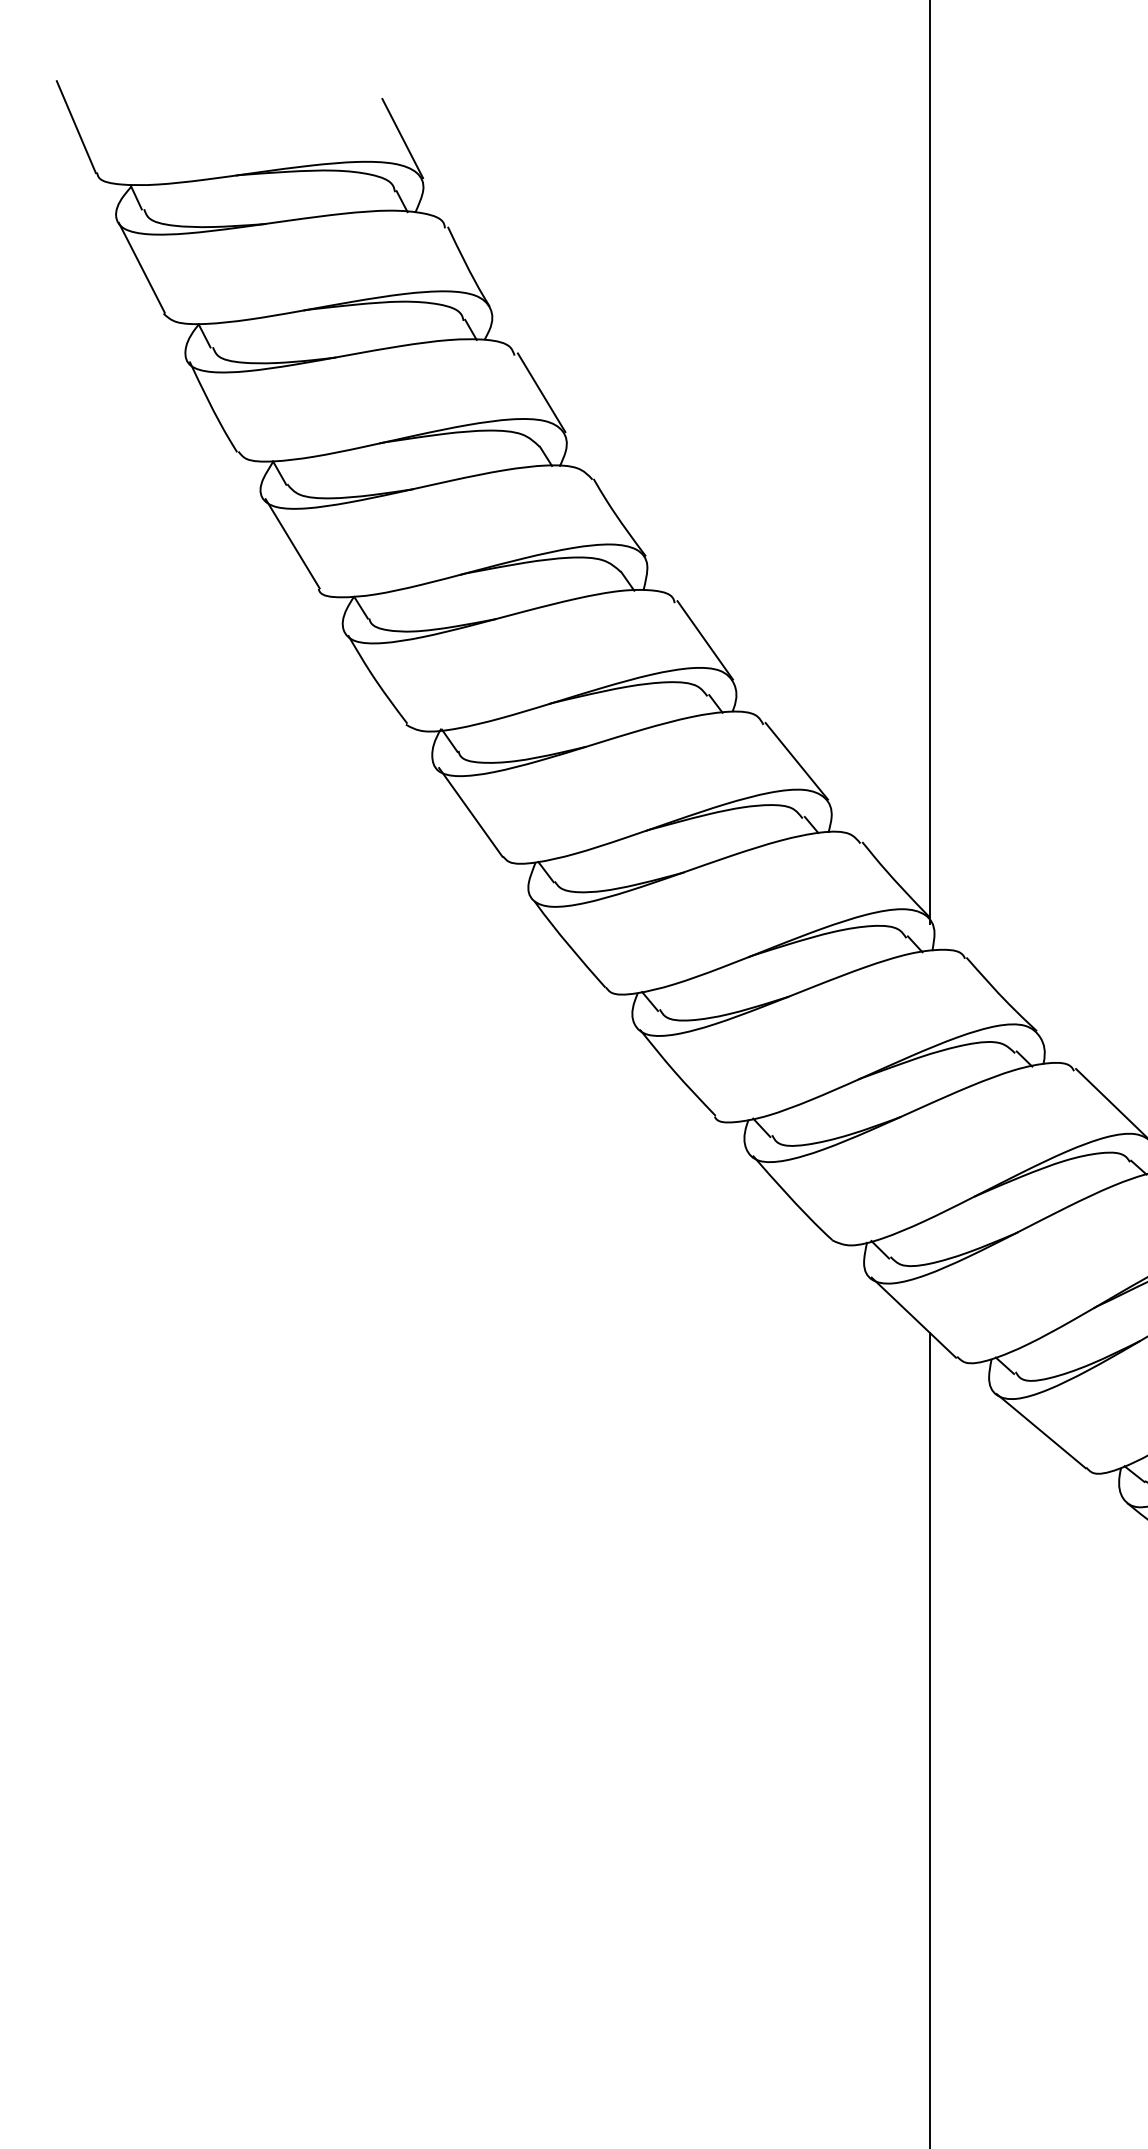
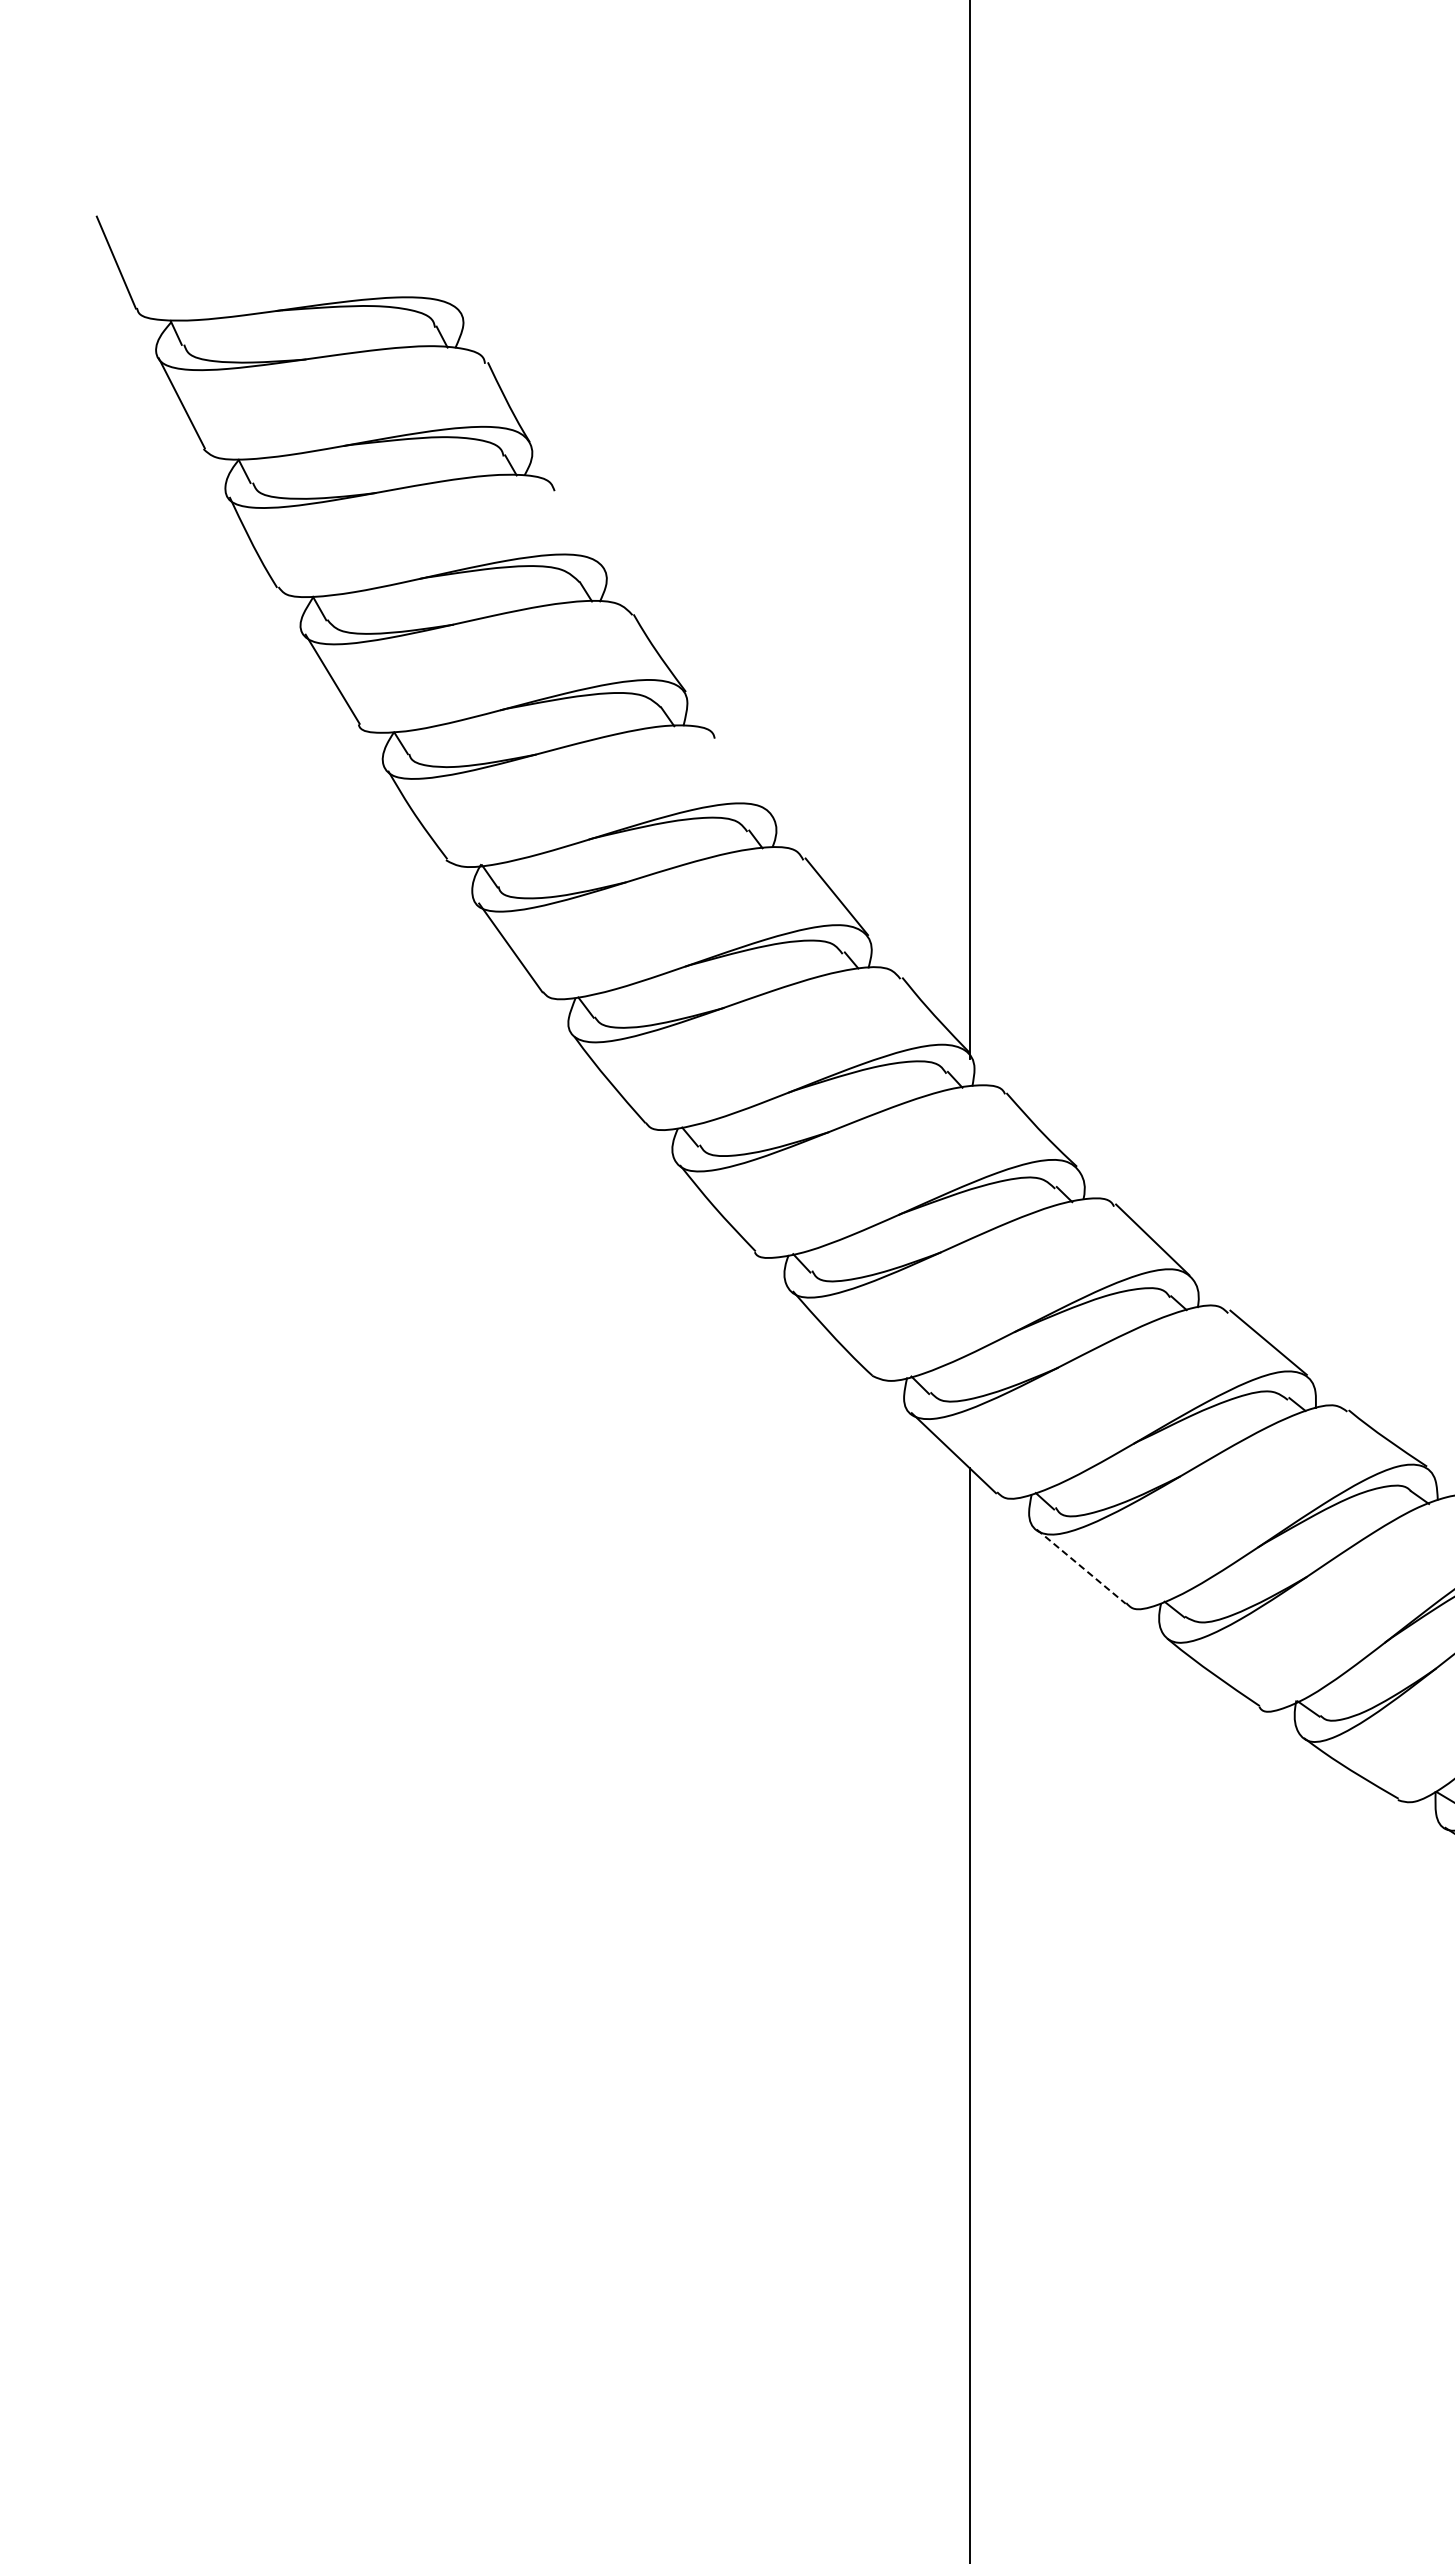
line: (402, 138) -> (442, 273), removed
line: (541, 392) -> (581, 527), removed
line: (704, 640) -> (744, 775), removed
line: (1041, 1431) -> (1081, 1566), solid -> dashed

